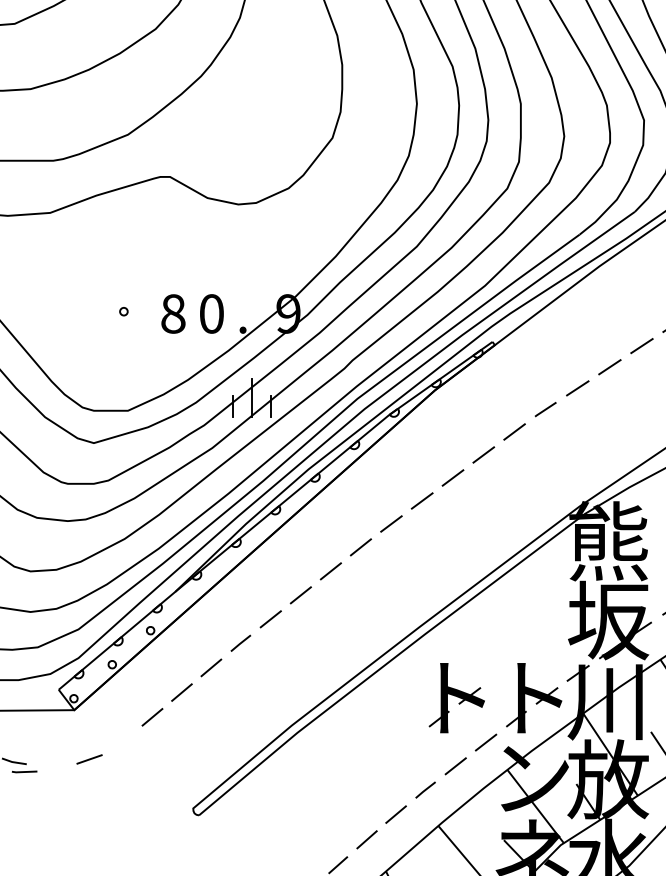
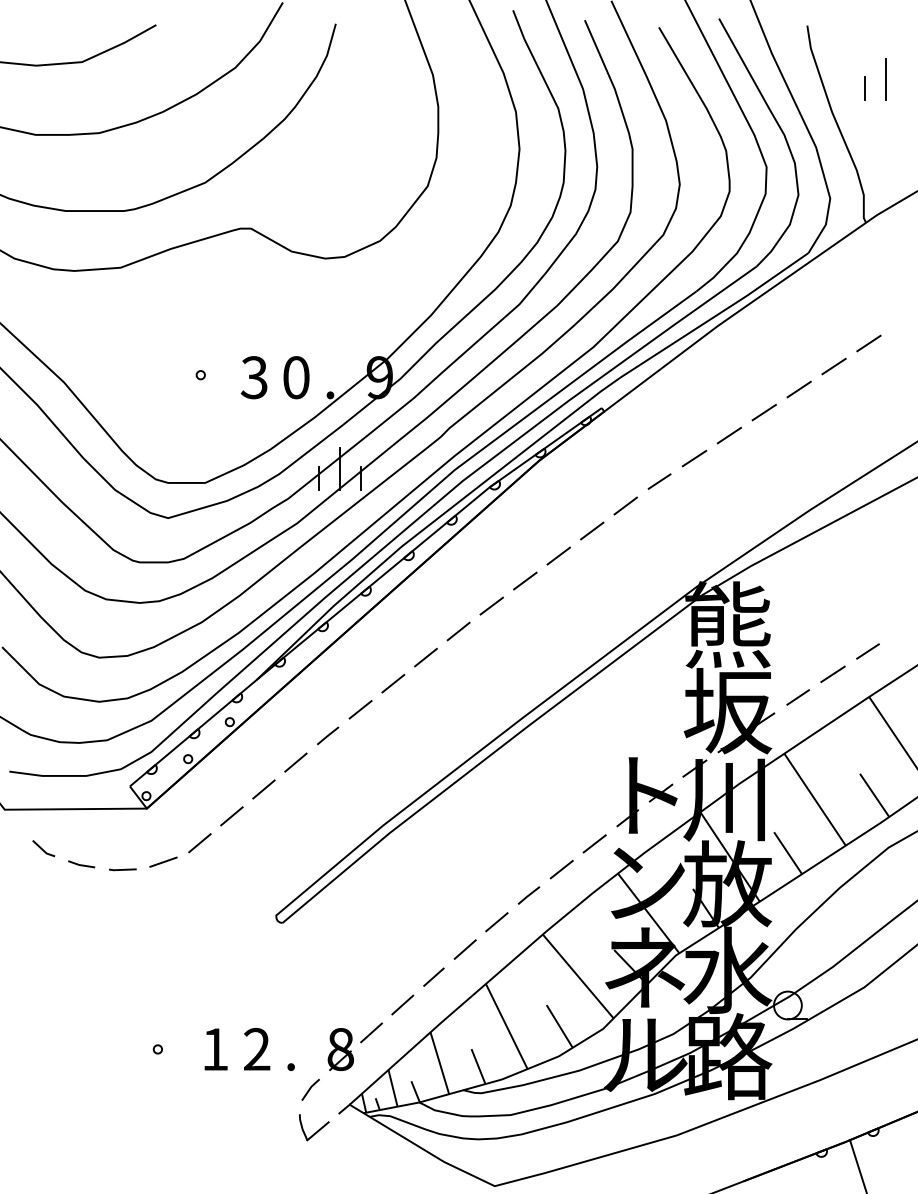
text: (172, 313) -> (253, 377), 8 -> 3
part: (456, 698) -> (562, 795), removed
line: (122, 742) -> (199, 843), added
line: (24, 771) -> (122, 869), moved

